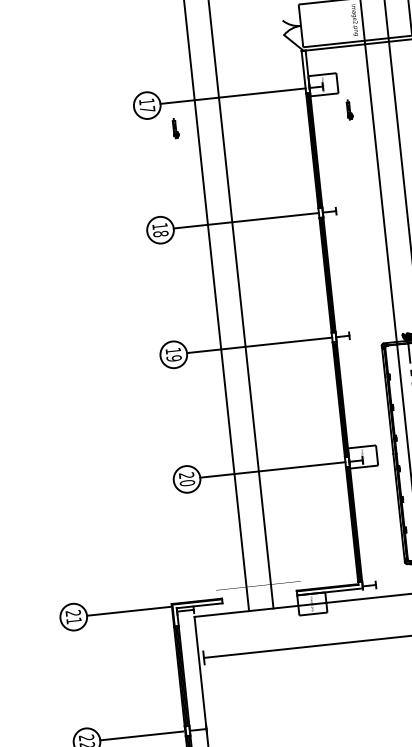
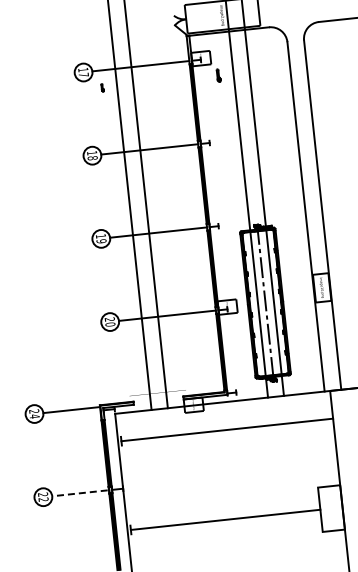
part: (175, 128) -> (102, 87), size x0.6
text: (73, 620) -> (34, 416), 21 -> 24
line: (141, 736) -> (79, 493), solid -> dashed

